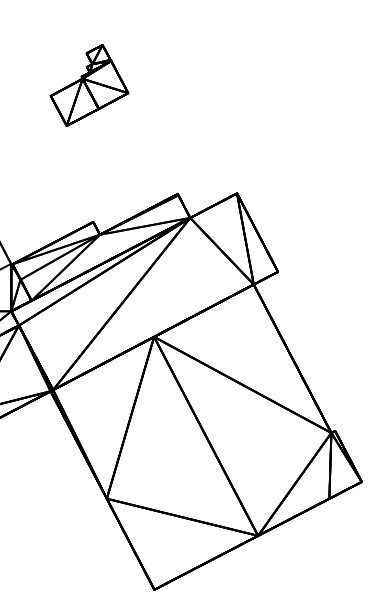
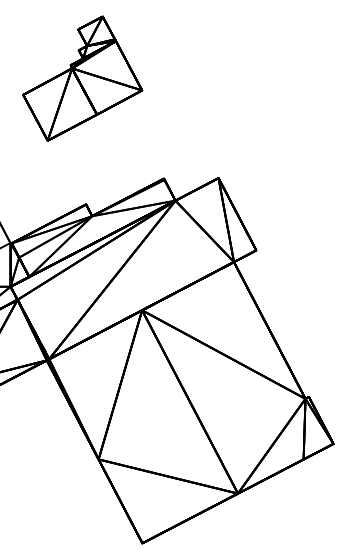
part: (89, 85) -> (82, 78), size x1.67

